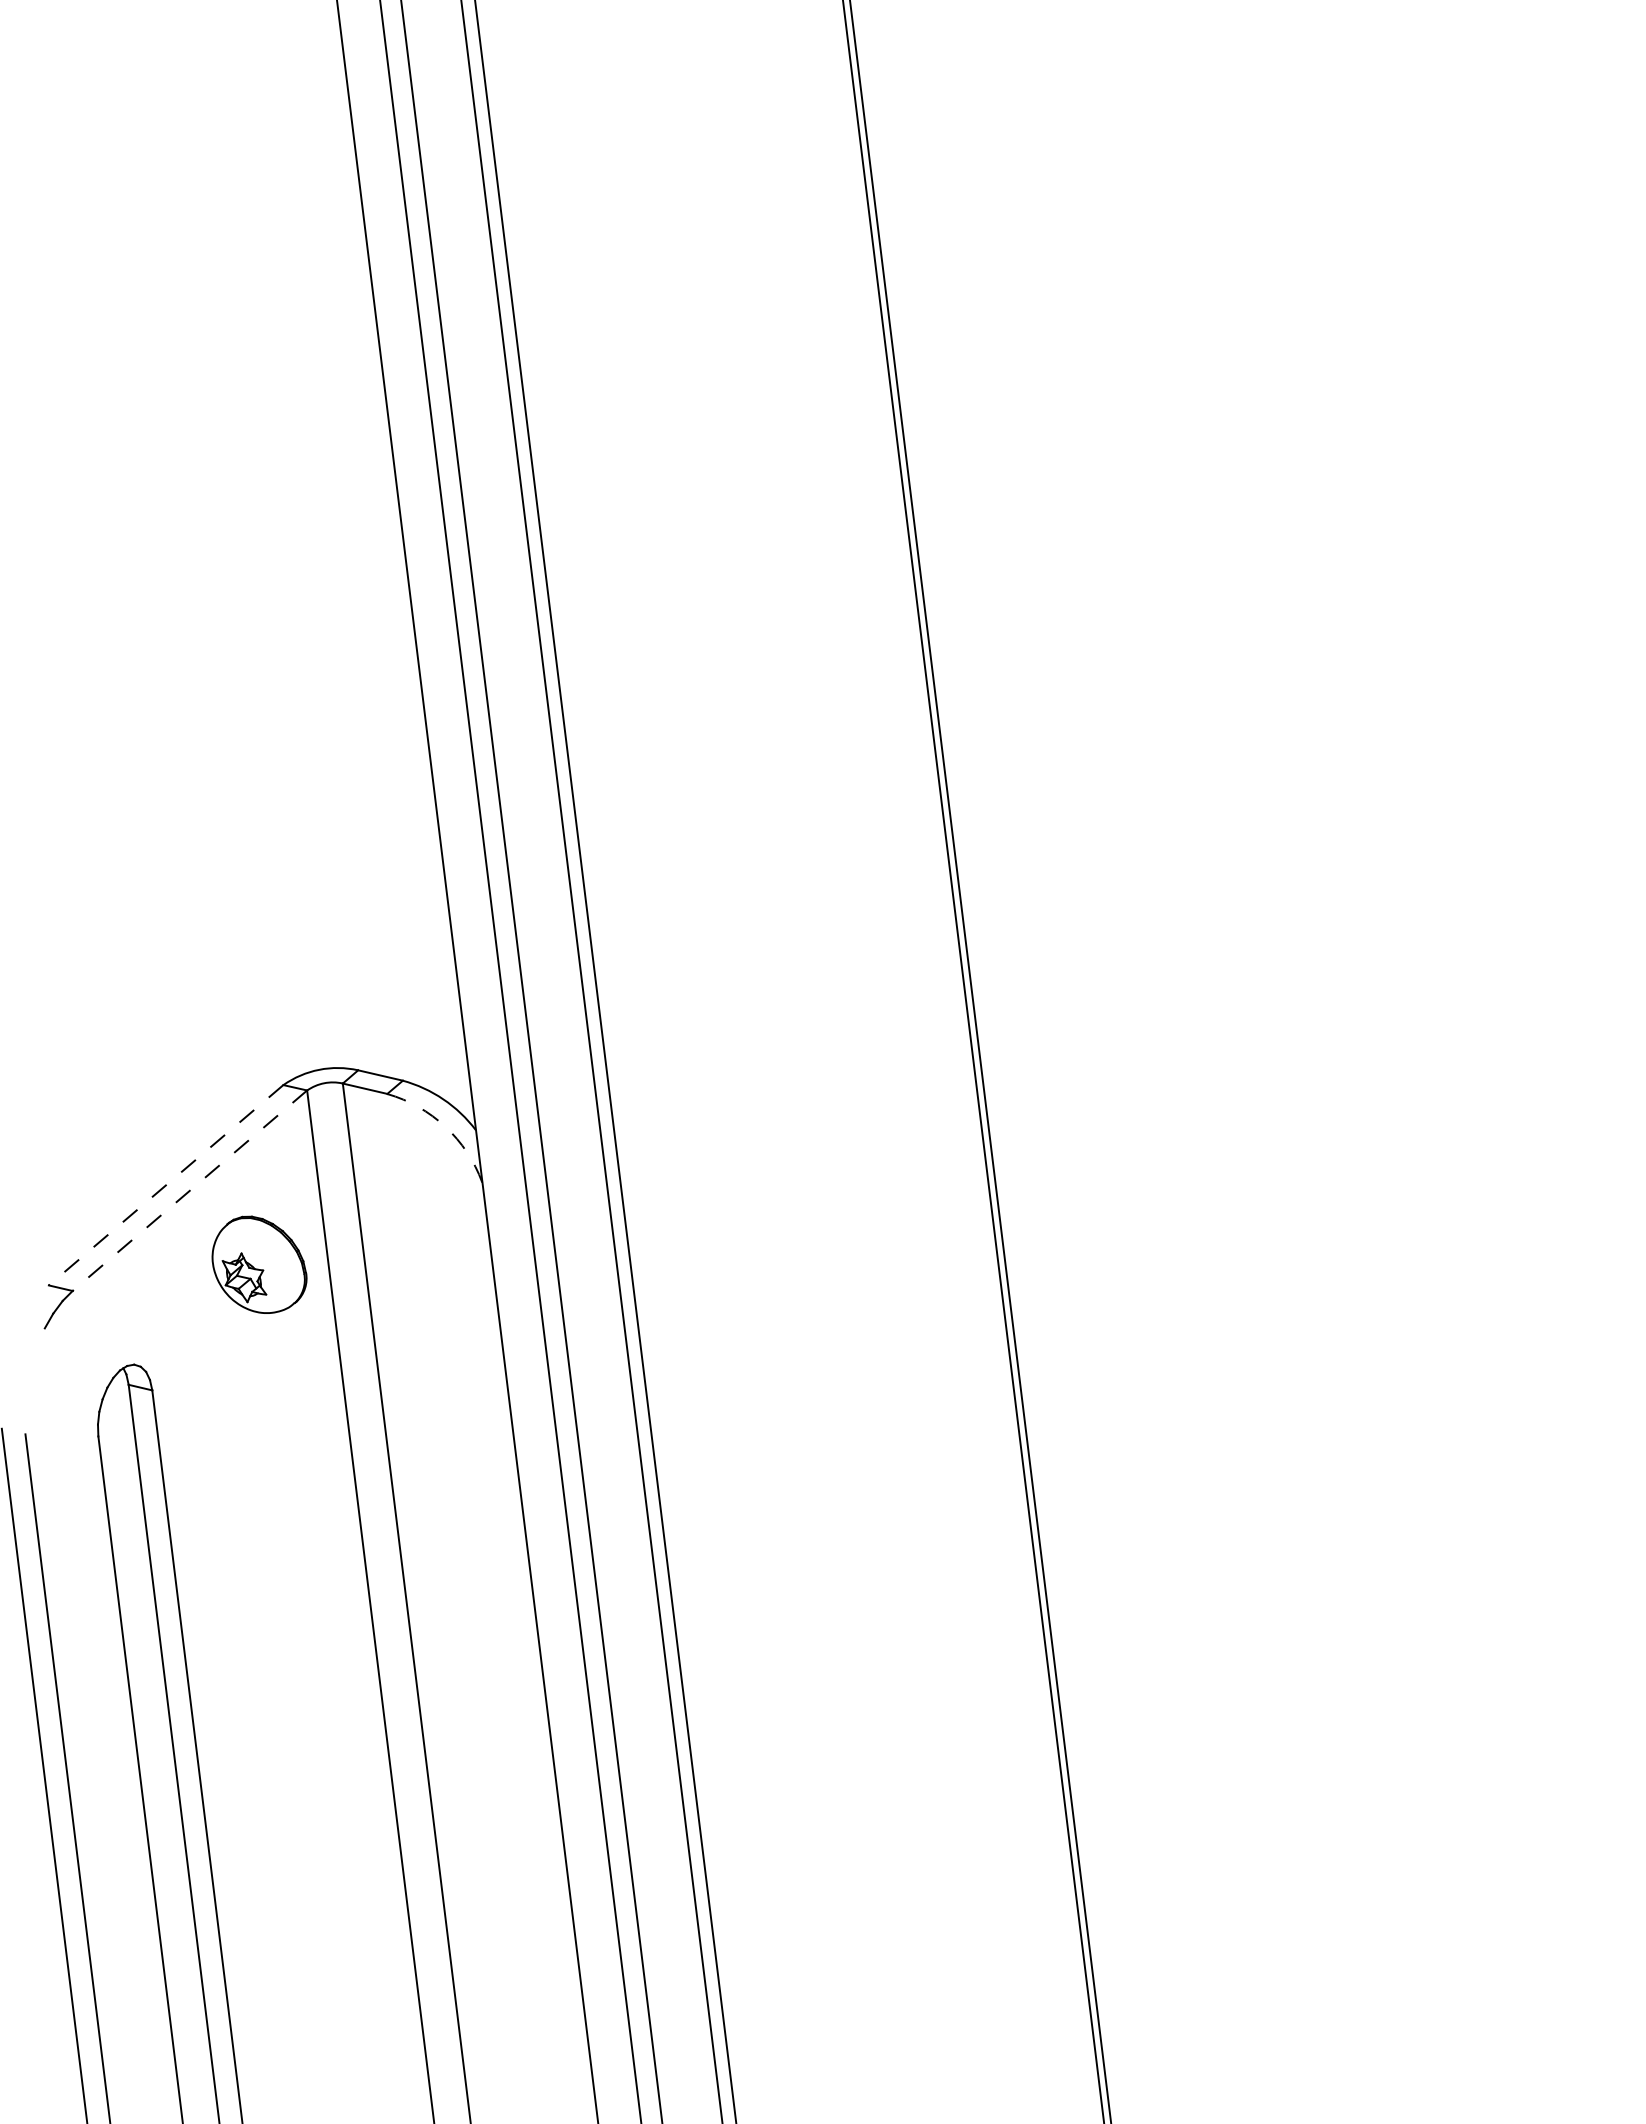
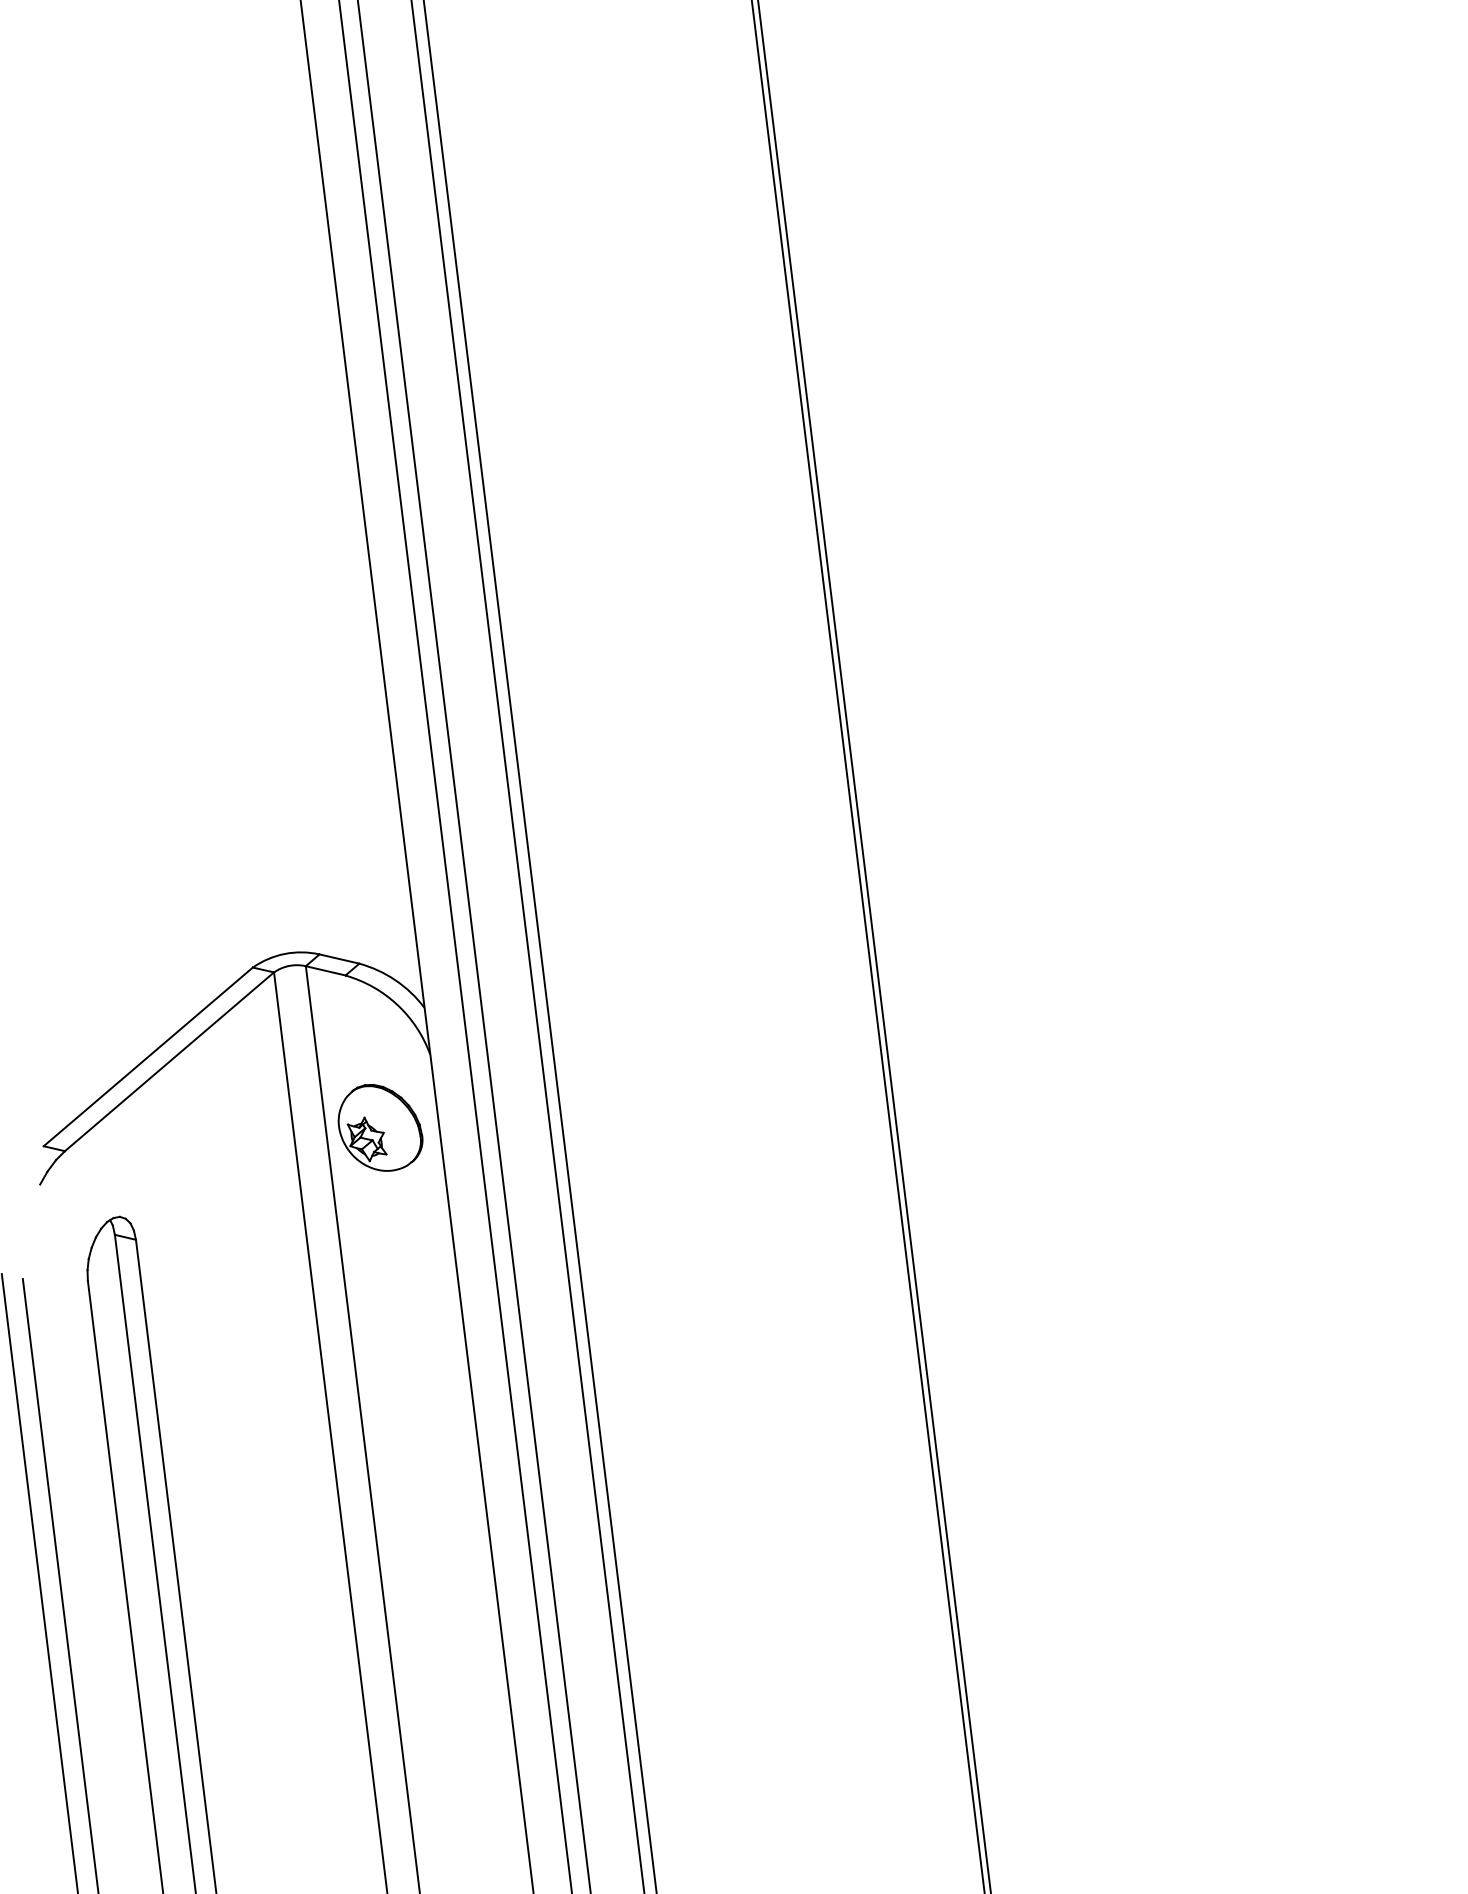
arc: (445, 1126) -> (397, 1004), dashed -> solid
line: (165, 1185) -> (147, 1057), dashed -> solid
line: (189, 1190) -> (169, 1061), dashed -> solid
part: (259, 1264) -> (380, 1127), moved

